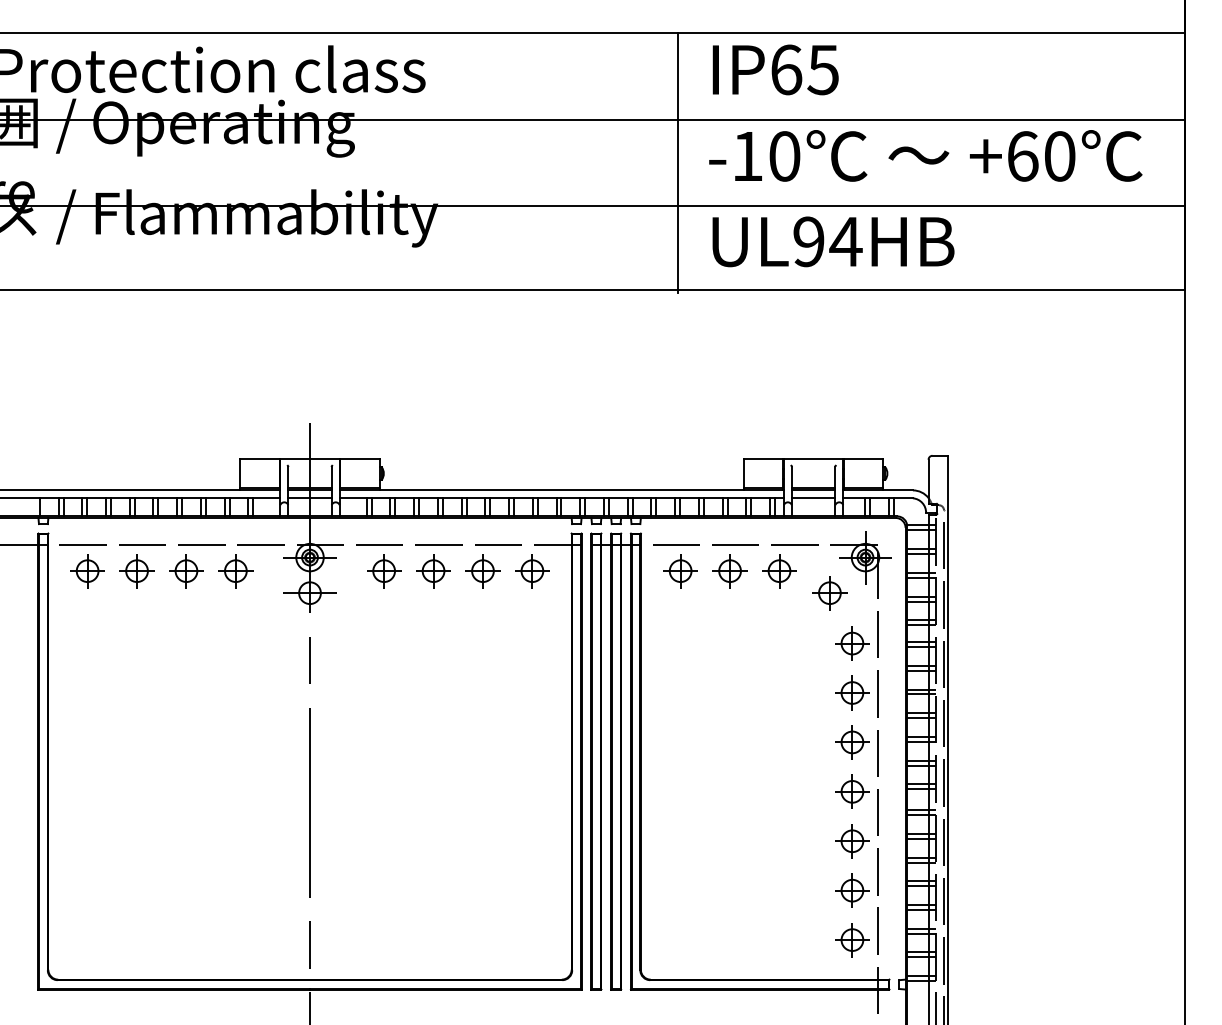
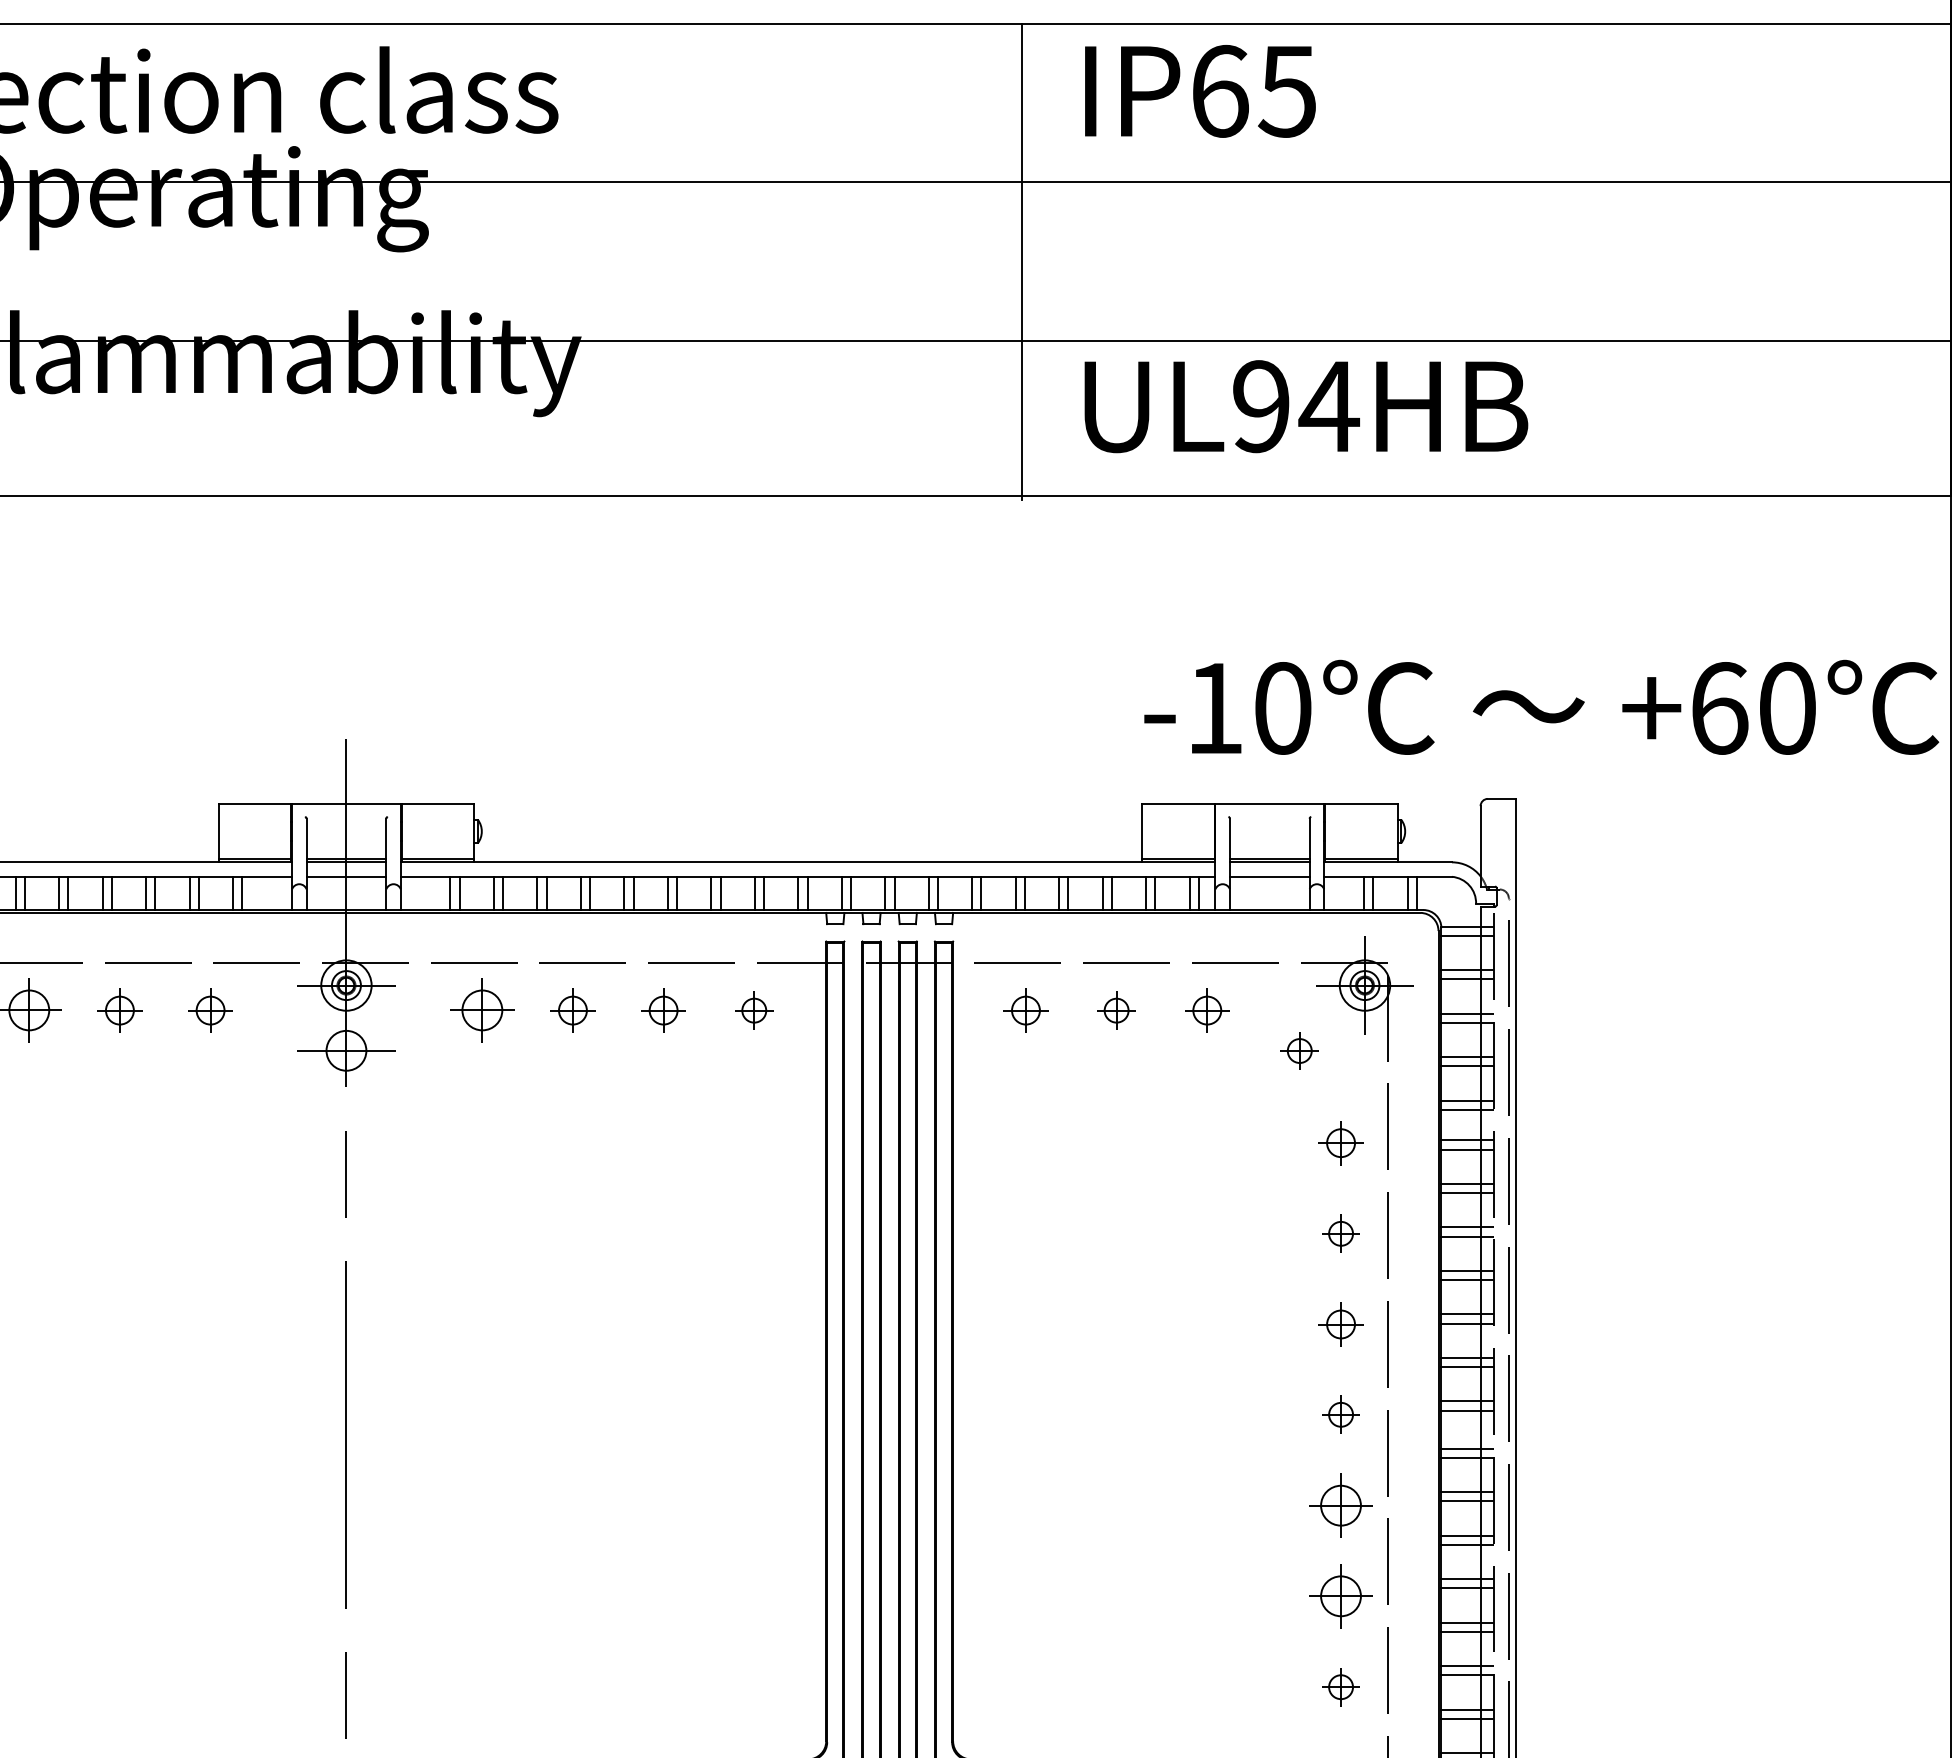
text: (925, 155) -> (1541, 706), moved
part: (186, 571) -> (119, 1011), size x0.7
part: (235, 571) -> (209, 1011), size x0.7
part: (433, 571) -> (572, 1011), size x0.7
part: (482, 571) -> (662, 1011), size x0.7
part: (532, 571) -> (754, 1011), size x0.6
part: (680, 571) -> (1025, 1011), size x0.7
part: (729, 571) -> (1115, 1011), size x0.6
part: (779, 571) -> (1207, 1011), size x0.7
part: (829, 593) -> (1298, 1051), size x0.6
part: (852, 643) -> (1341, 1143), size x0.7
part: (852, 692) -> (1341, 1232), size x0.6
part: (852, 742) -> (1341, 1324), size x0.7
part: (852, 791) -> (1341, 1414), size x0.6
part: (852, 940) -> (1341, 1687), size x0.6

